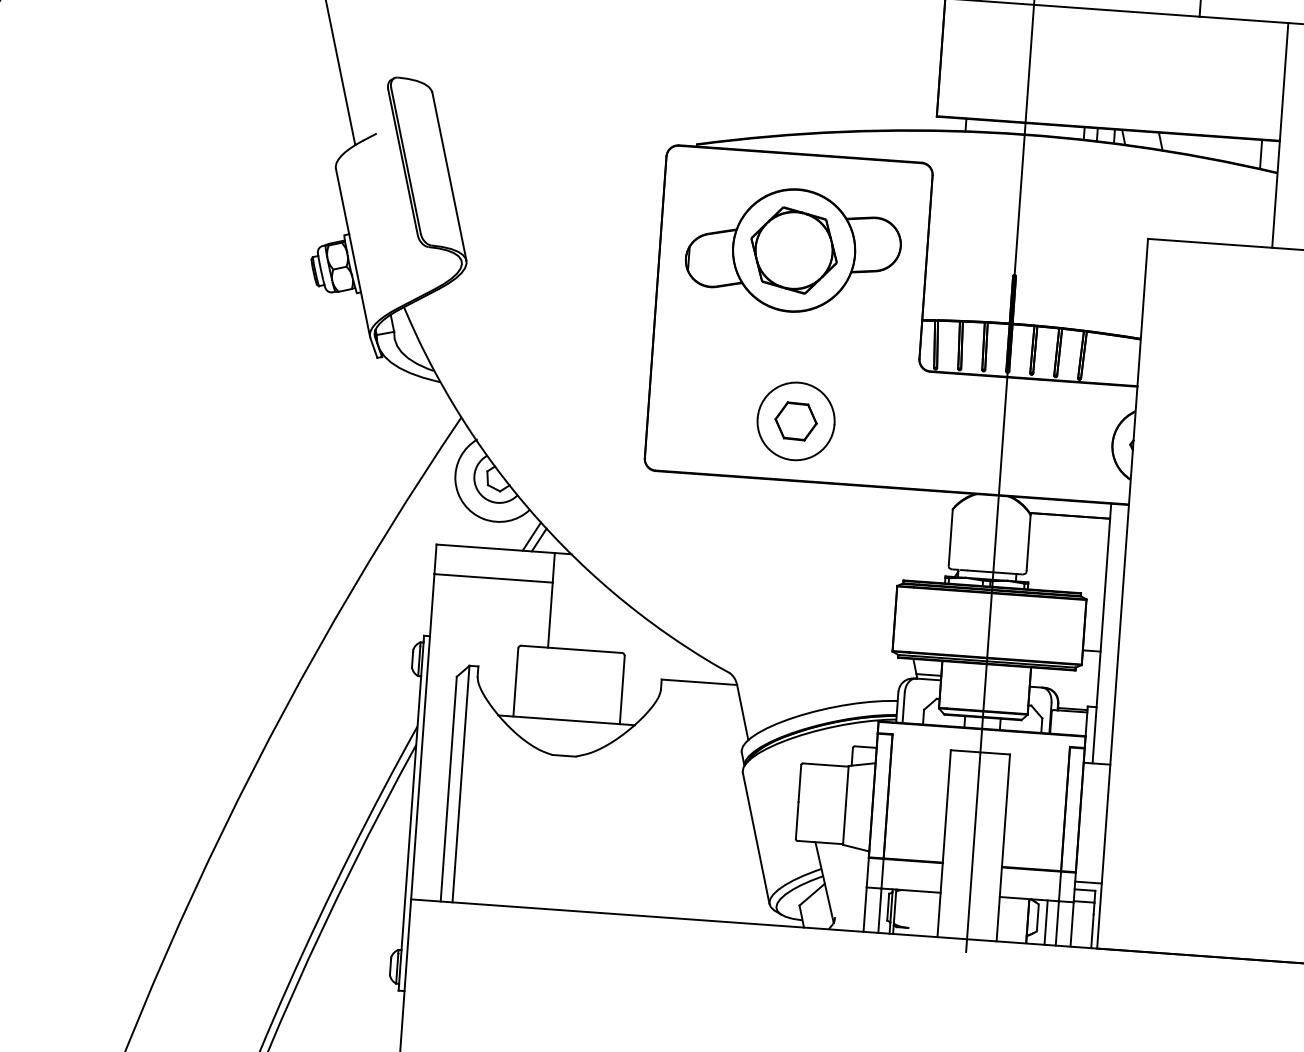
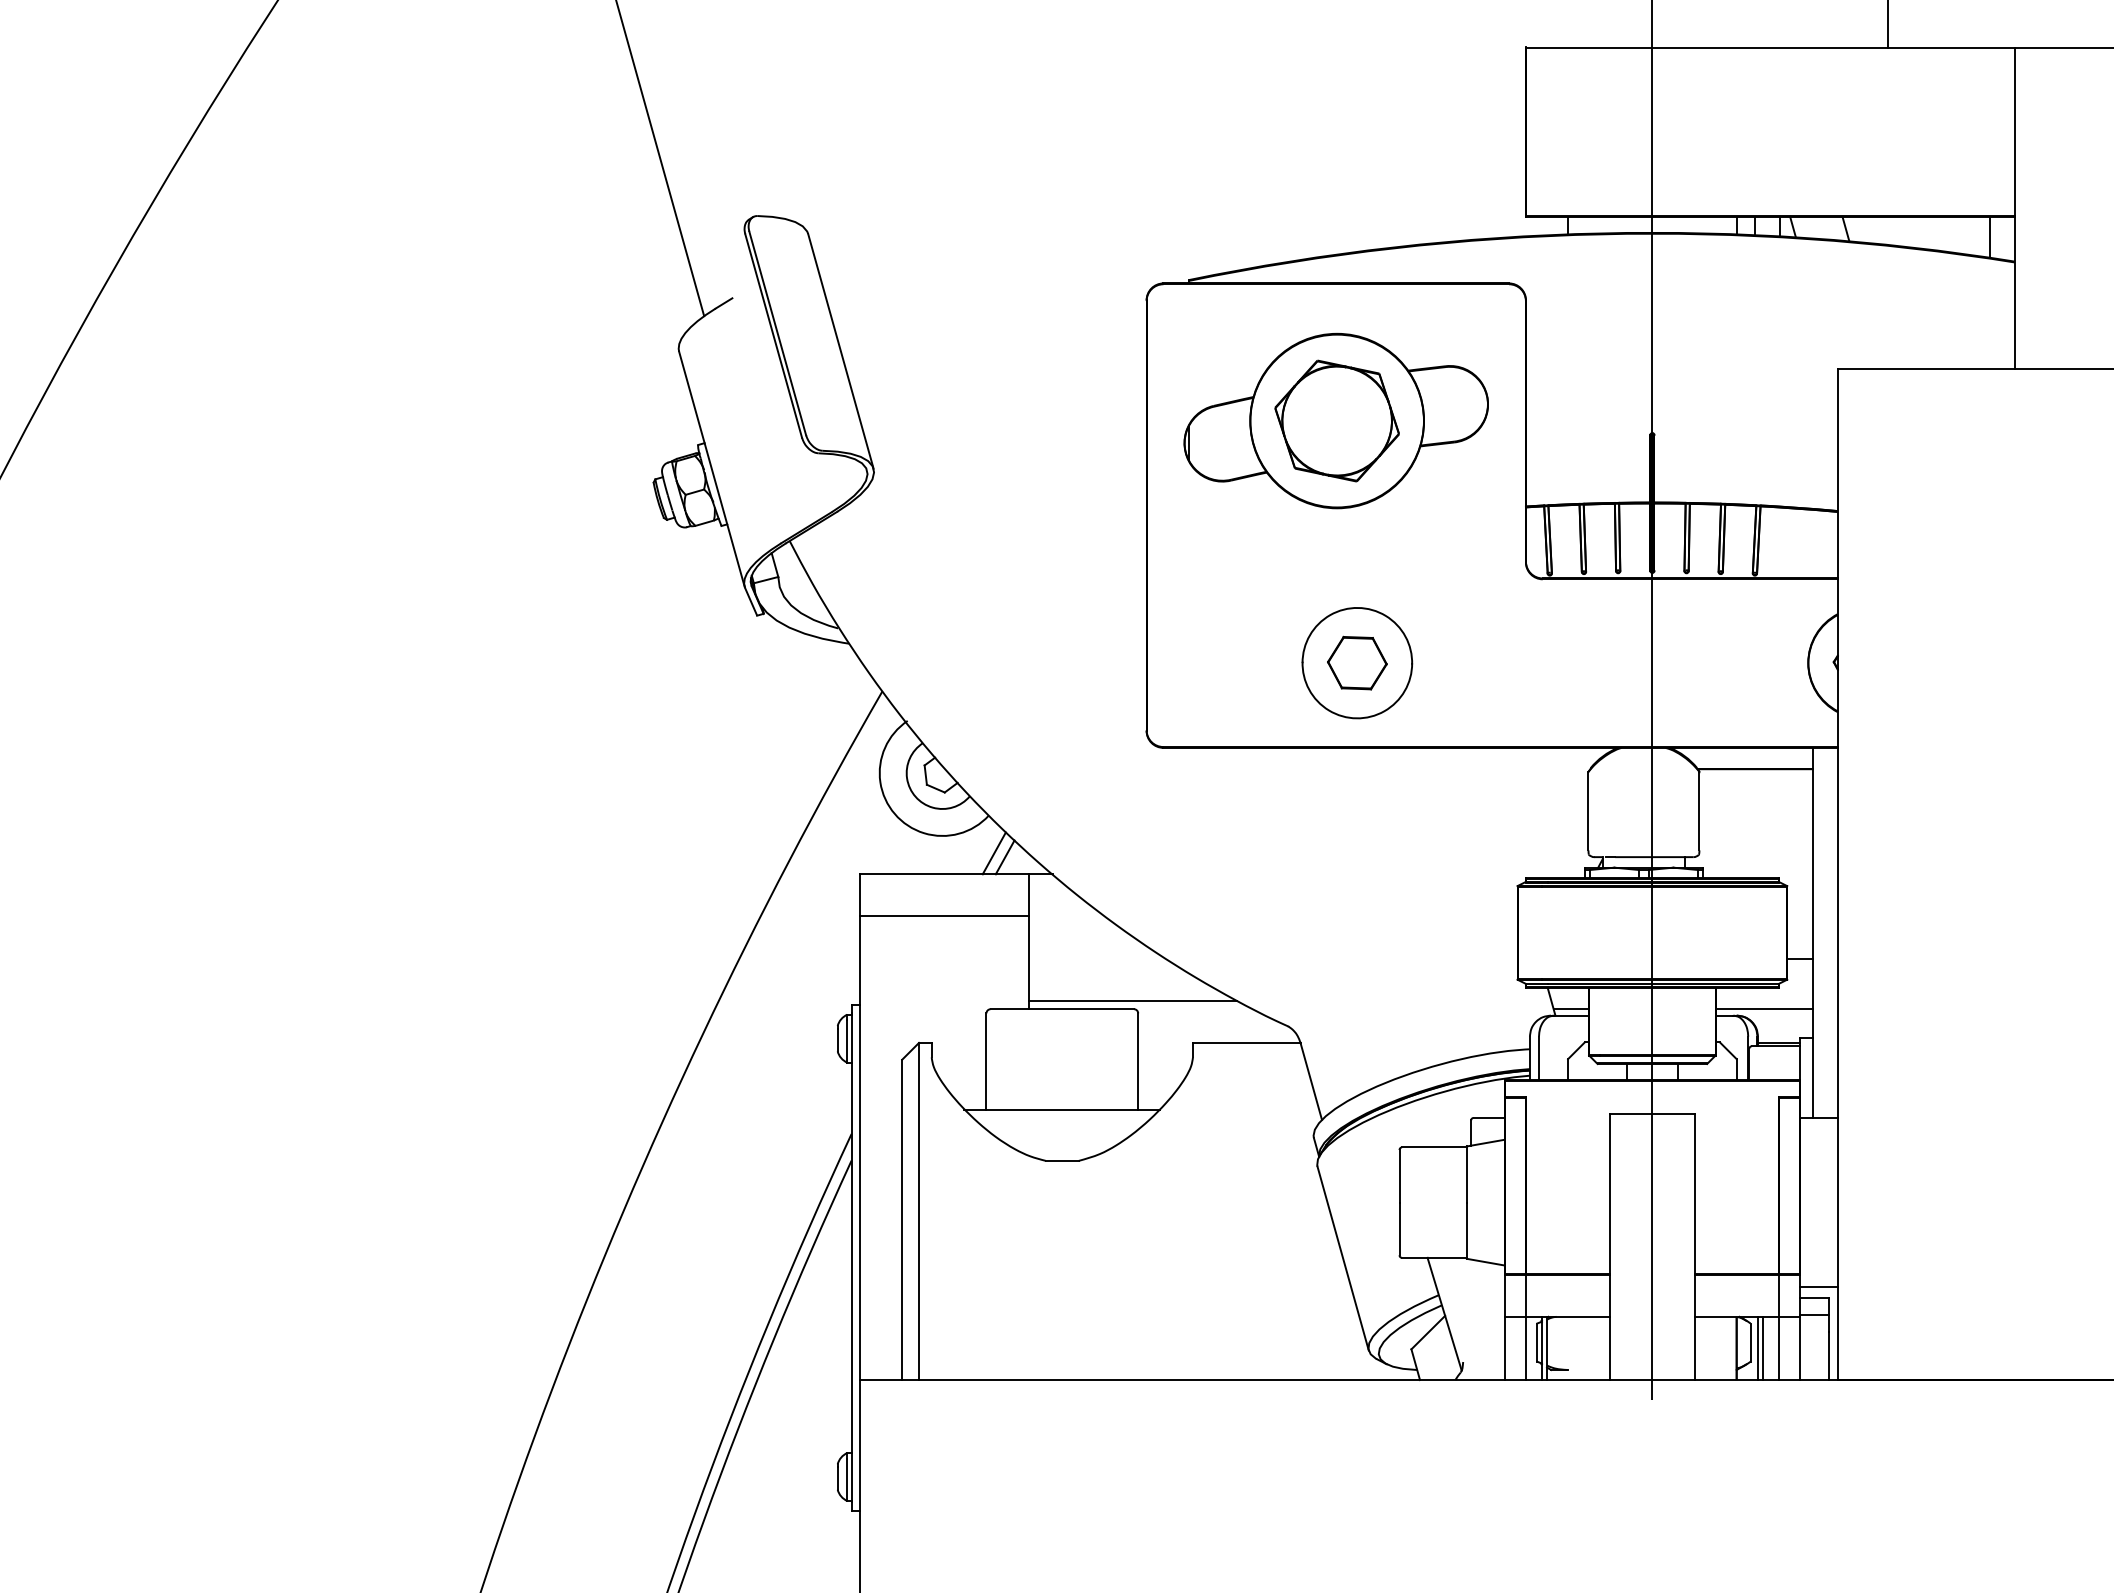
line: (621, 646) -> (1132, 1000), added
line: (1063, 684) -> (1763, 1009), added
line: (1042, 922) -> (1757, 1348), added

